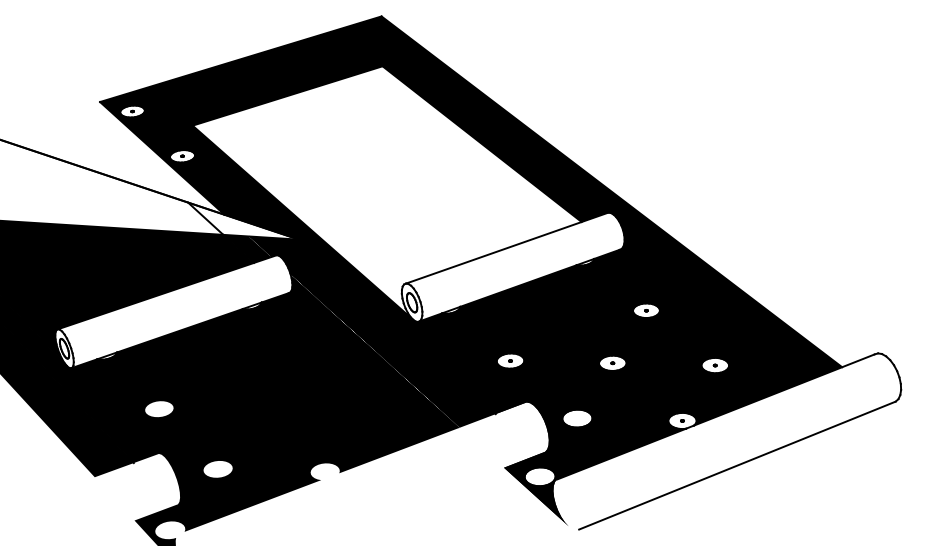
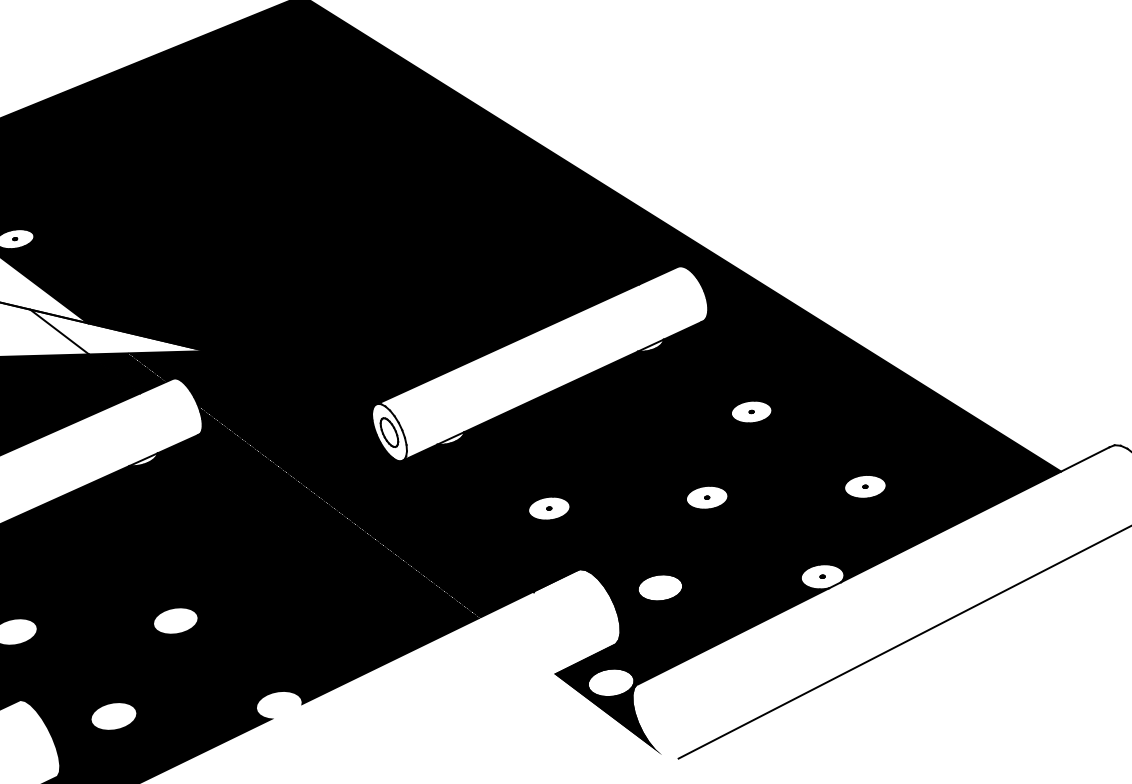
fill: (386, 192) -> (334, 266), added

